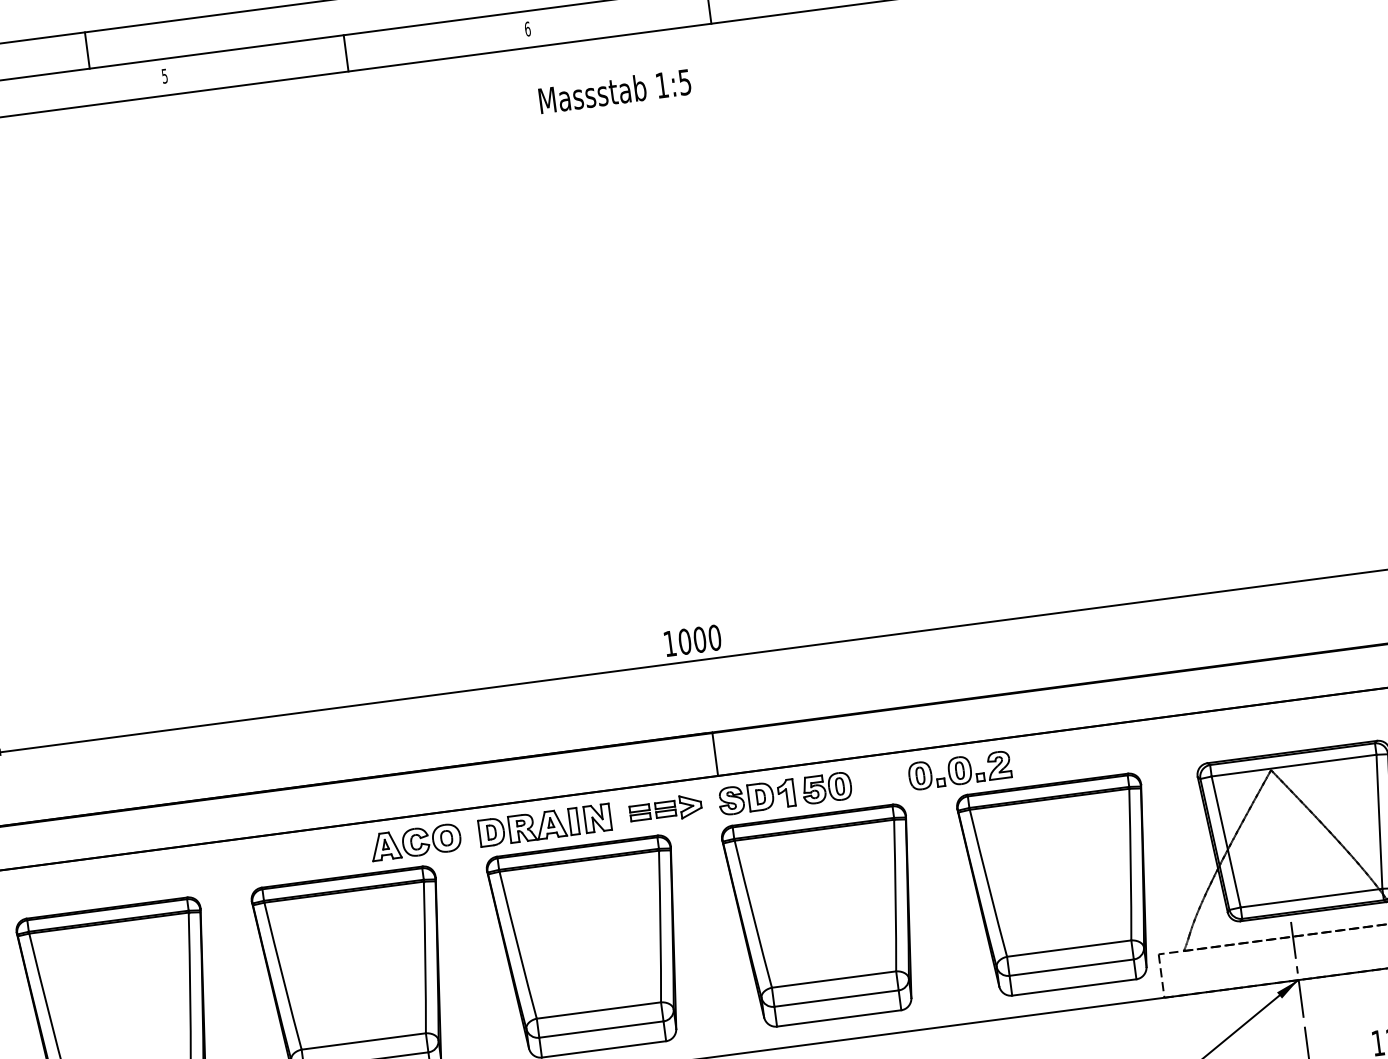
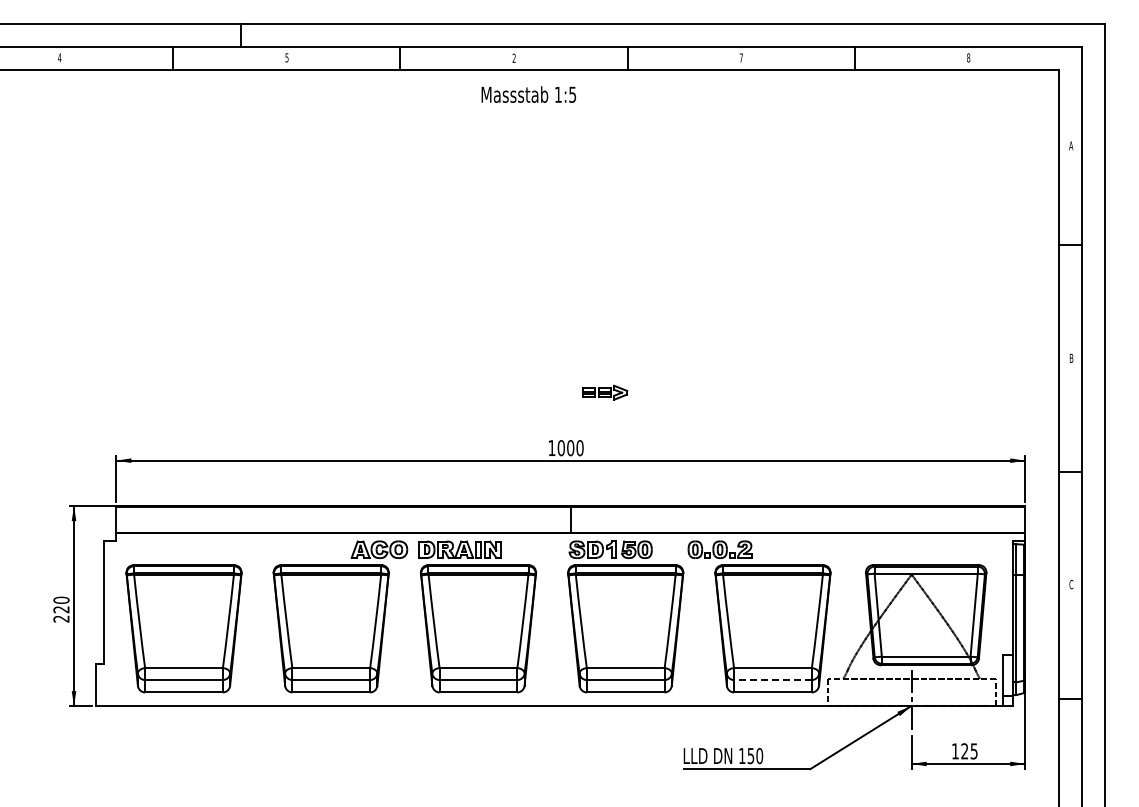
text: (526, 27) -> (513, 57), 6 -> 2
text: (614, 91) -> (528, 94), moved
part: (666, 808) -> (605, 392), moved
line: (1071, 968) -> (772, 680), solid -> dashed

